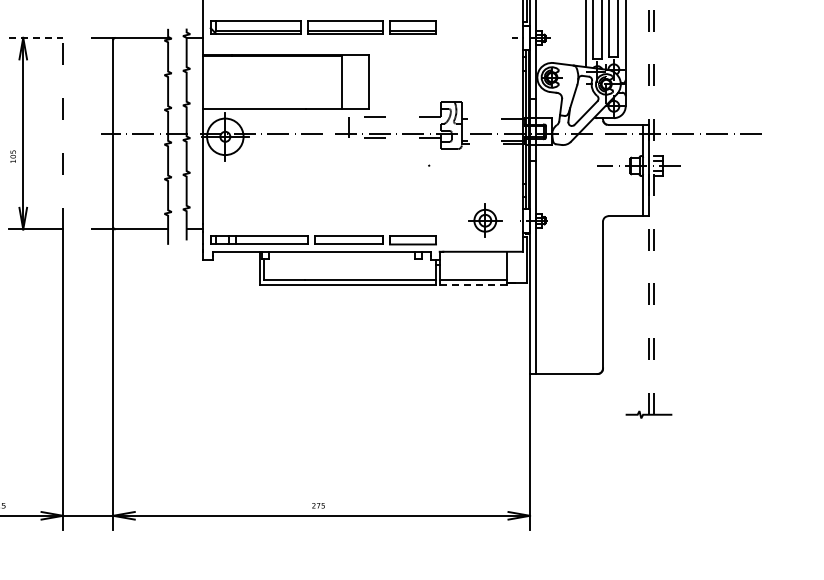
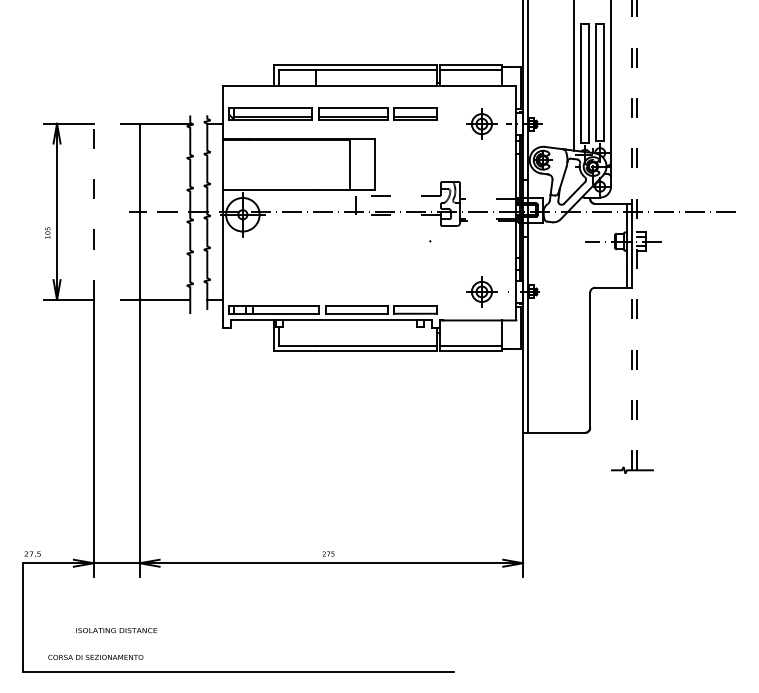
line: (36, 37) -> (69, 123), dashed -> solid
part: (484, 37) -> (481, 123), added
line: (472, 284) -> (470, 350), dashed -> solid

